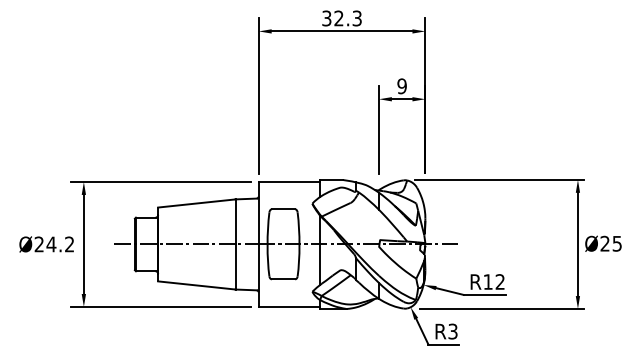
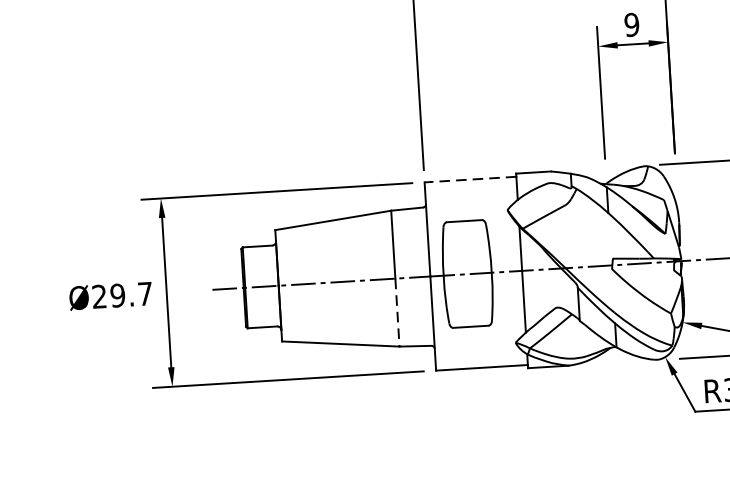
line: (288, 182) -> (469, 180), solid -> dashed
text: (60, 244) -> (131, 294), Ø24.2 -> Ø29.7
line: (235, 267) -> (397, 313), solid -> dashed

